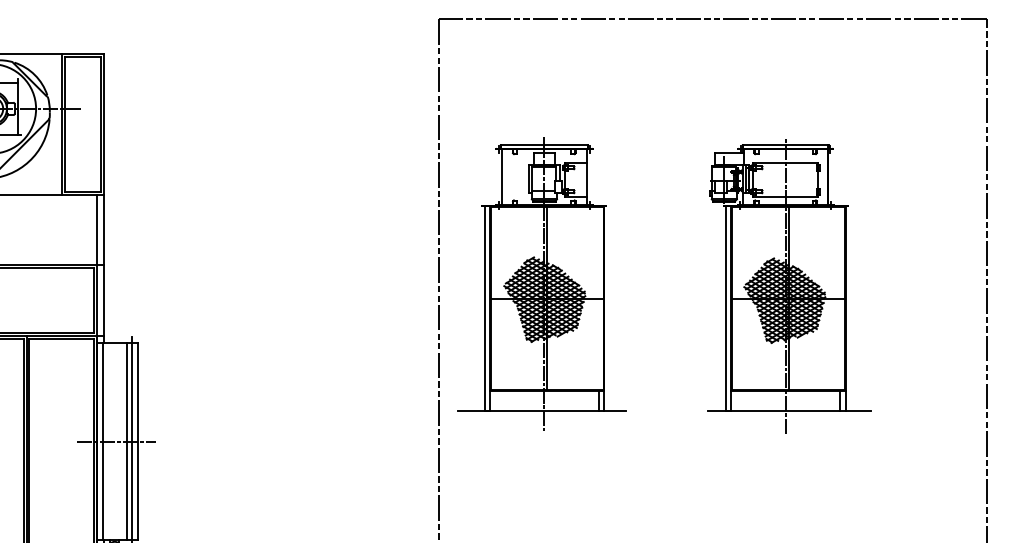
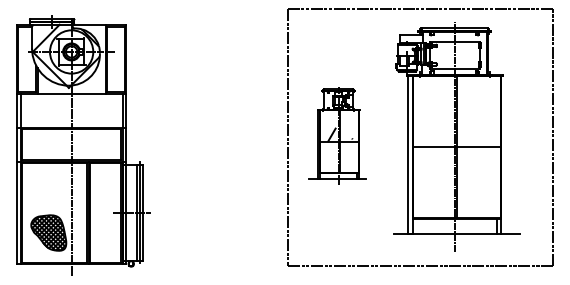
part: (541, 283) -> (337, 136), size x0.7
part: (789, 285) -> (457, 137), size x1.6

